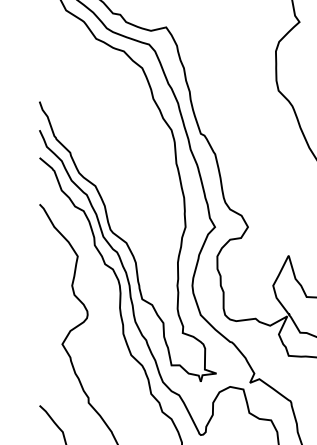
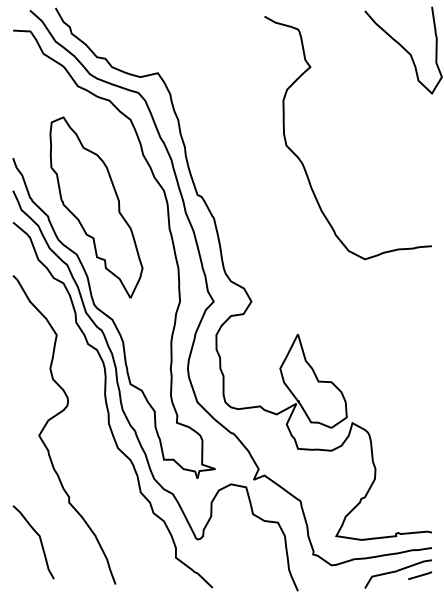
part: (112, 144) -> (96, 207), added

